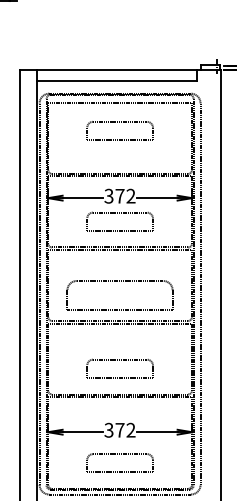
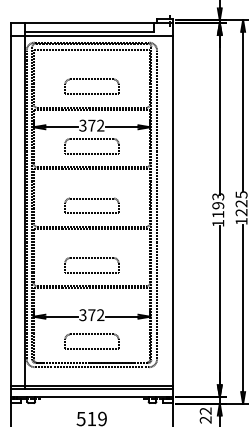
line: (119, 84) -> (91, 35), added
part: (119, 121) -> (91, 79), moved
part: (119, 294) -> (91, 205), size x0.62

